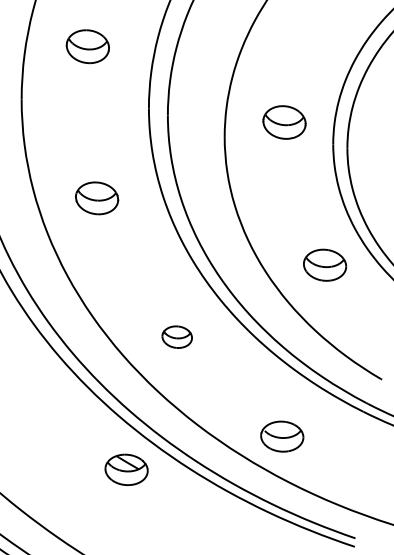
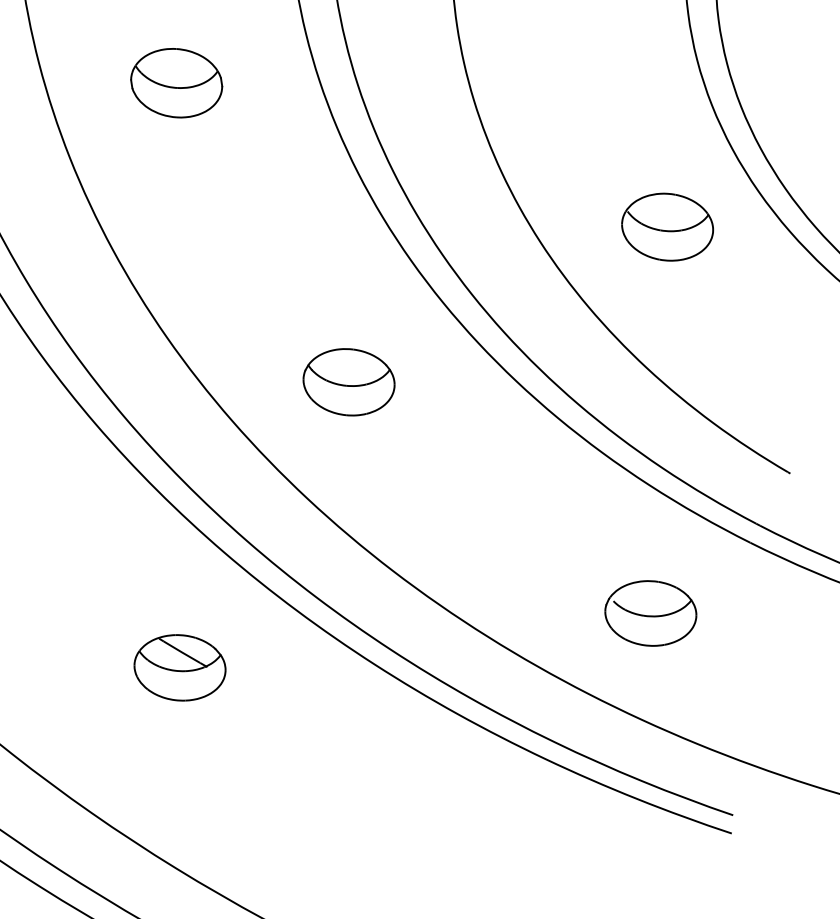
part: (177, 336) -> (349, 380), size x1.43
part: (282, 436) -> (651, 613), moved
part: (126, 469) -> (179, 666), moved

